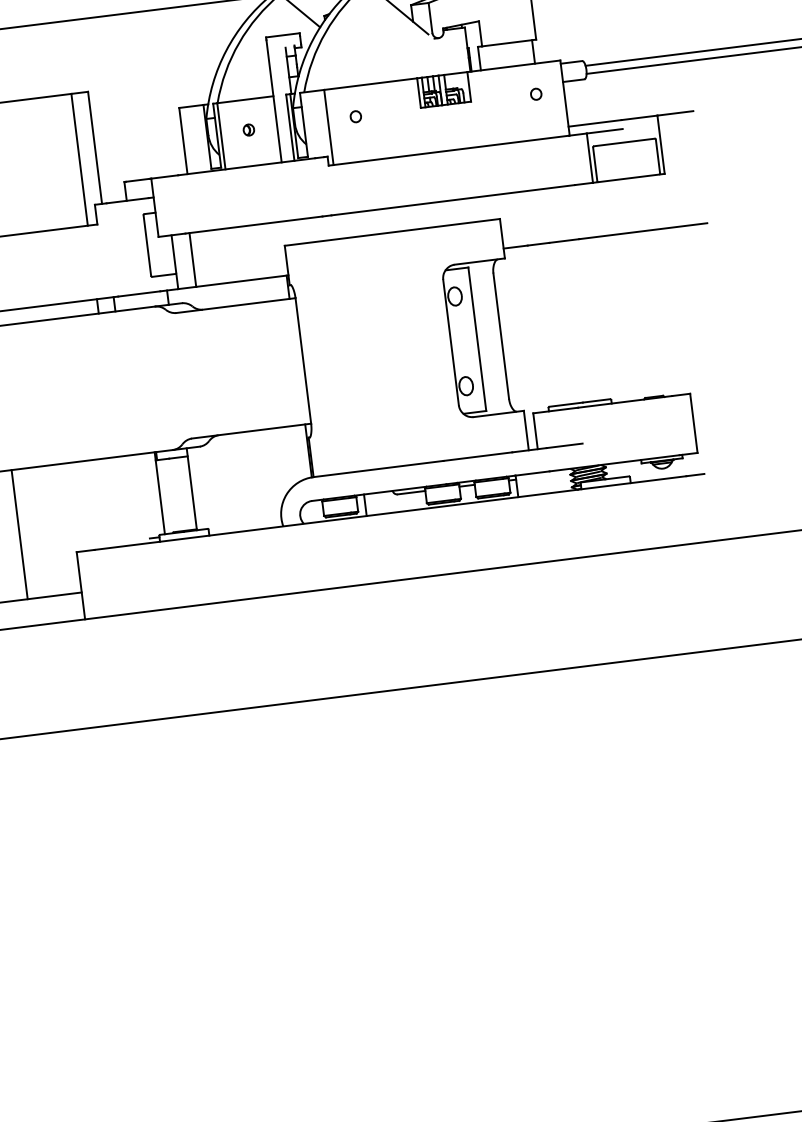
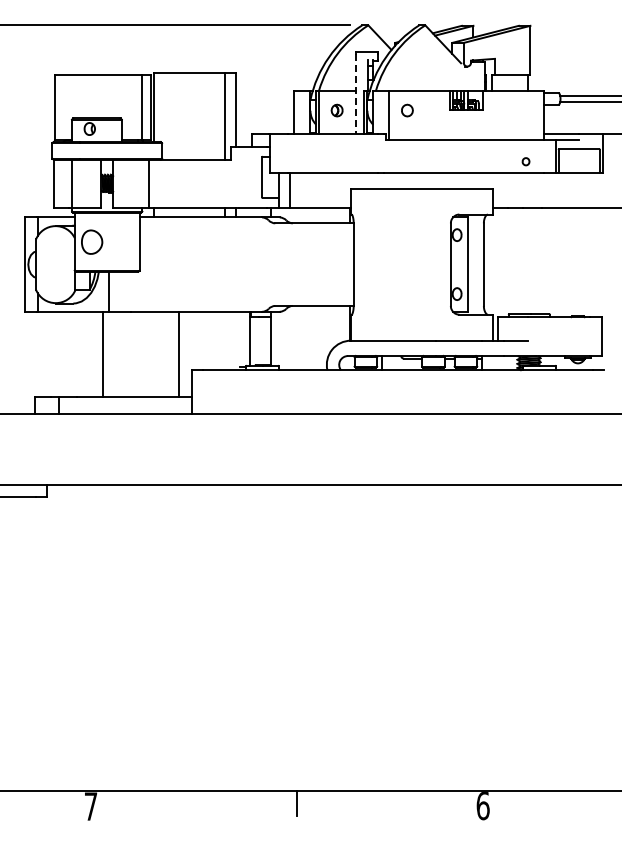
part: (535, 94) -> (525, 161), moved
line: (273, 101) -> (355, 94), solid -> dashed
part: (355, 116) -> (407, 110), size x1.6
part: (247, 129) -> (336, 110), size x1.6
line: (20, 533) -> (179, 353), moved

